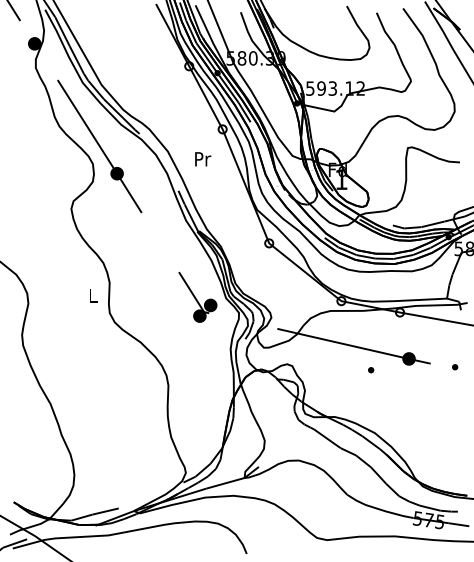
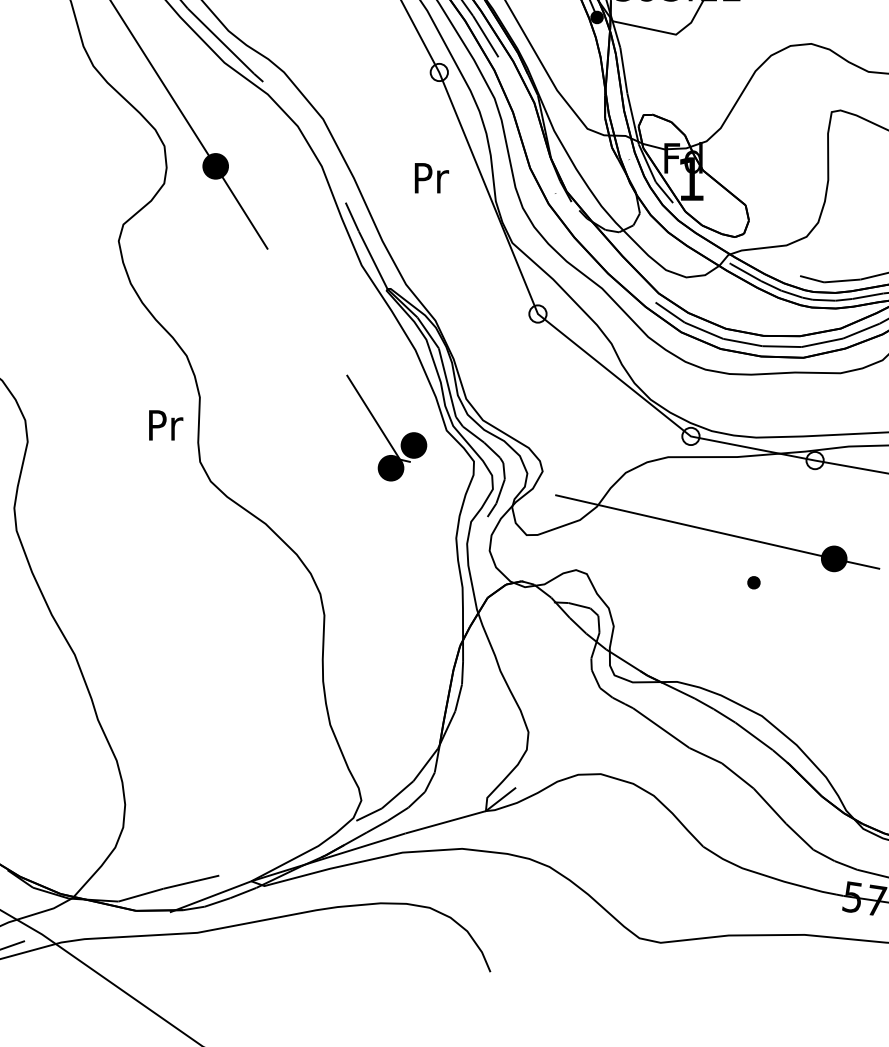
text: (203, 159) -> (432, 178), moved
text: (93, 295) -> (165, 424), L -> Pr

